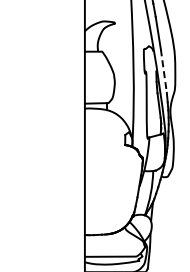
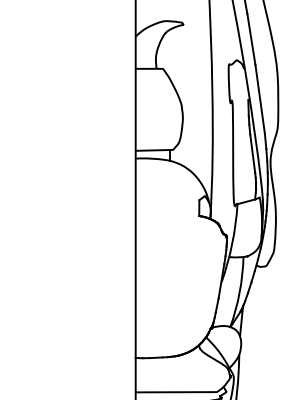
line: (163, 71) -> (259, 100), dashed -> solid

